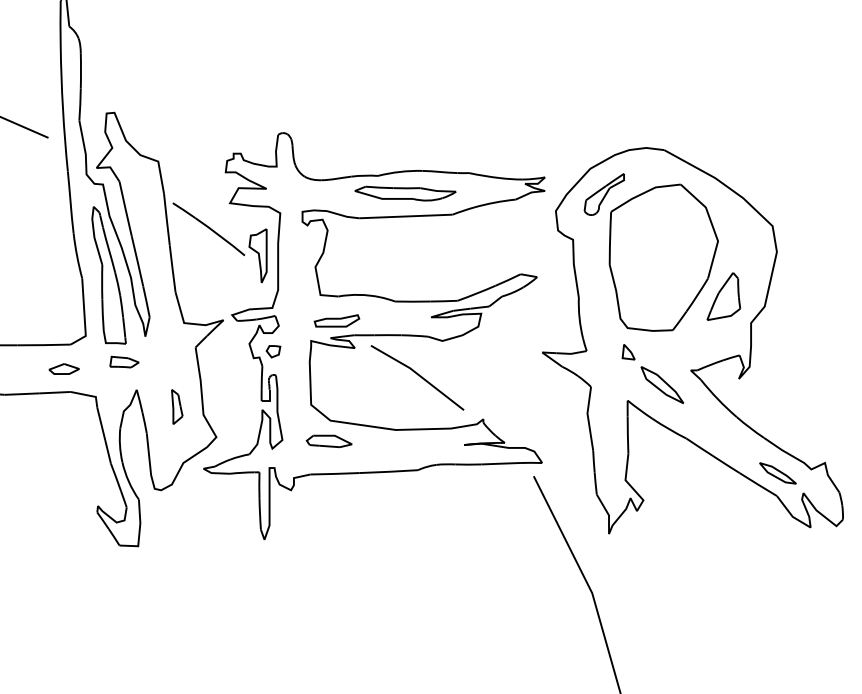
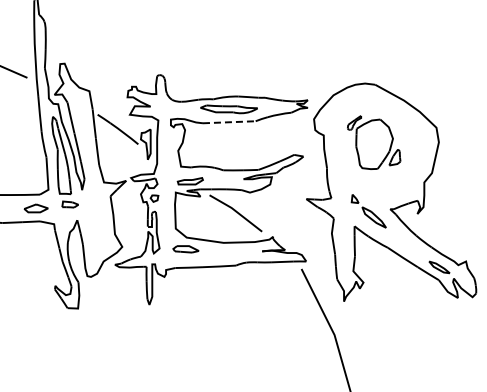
line: (406, 216) -> (229, 122), solid -> dashed
part: (661, 252) -> (373, 142), size x0.6
part: (64, 369) -> (36, 208), size x1.4
part: (176, 406) -> (99, 229), removed

